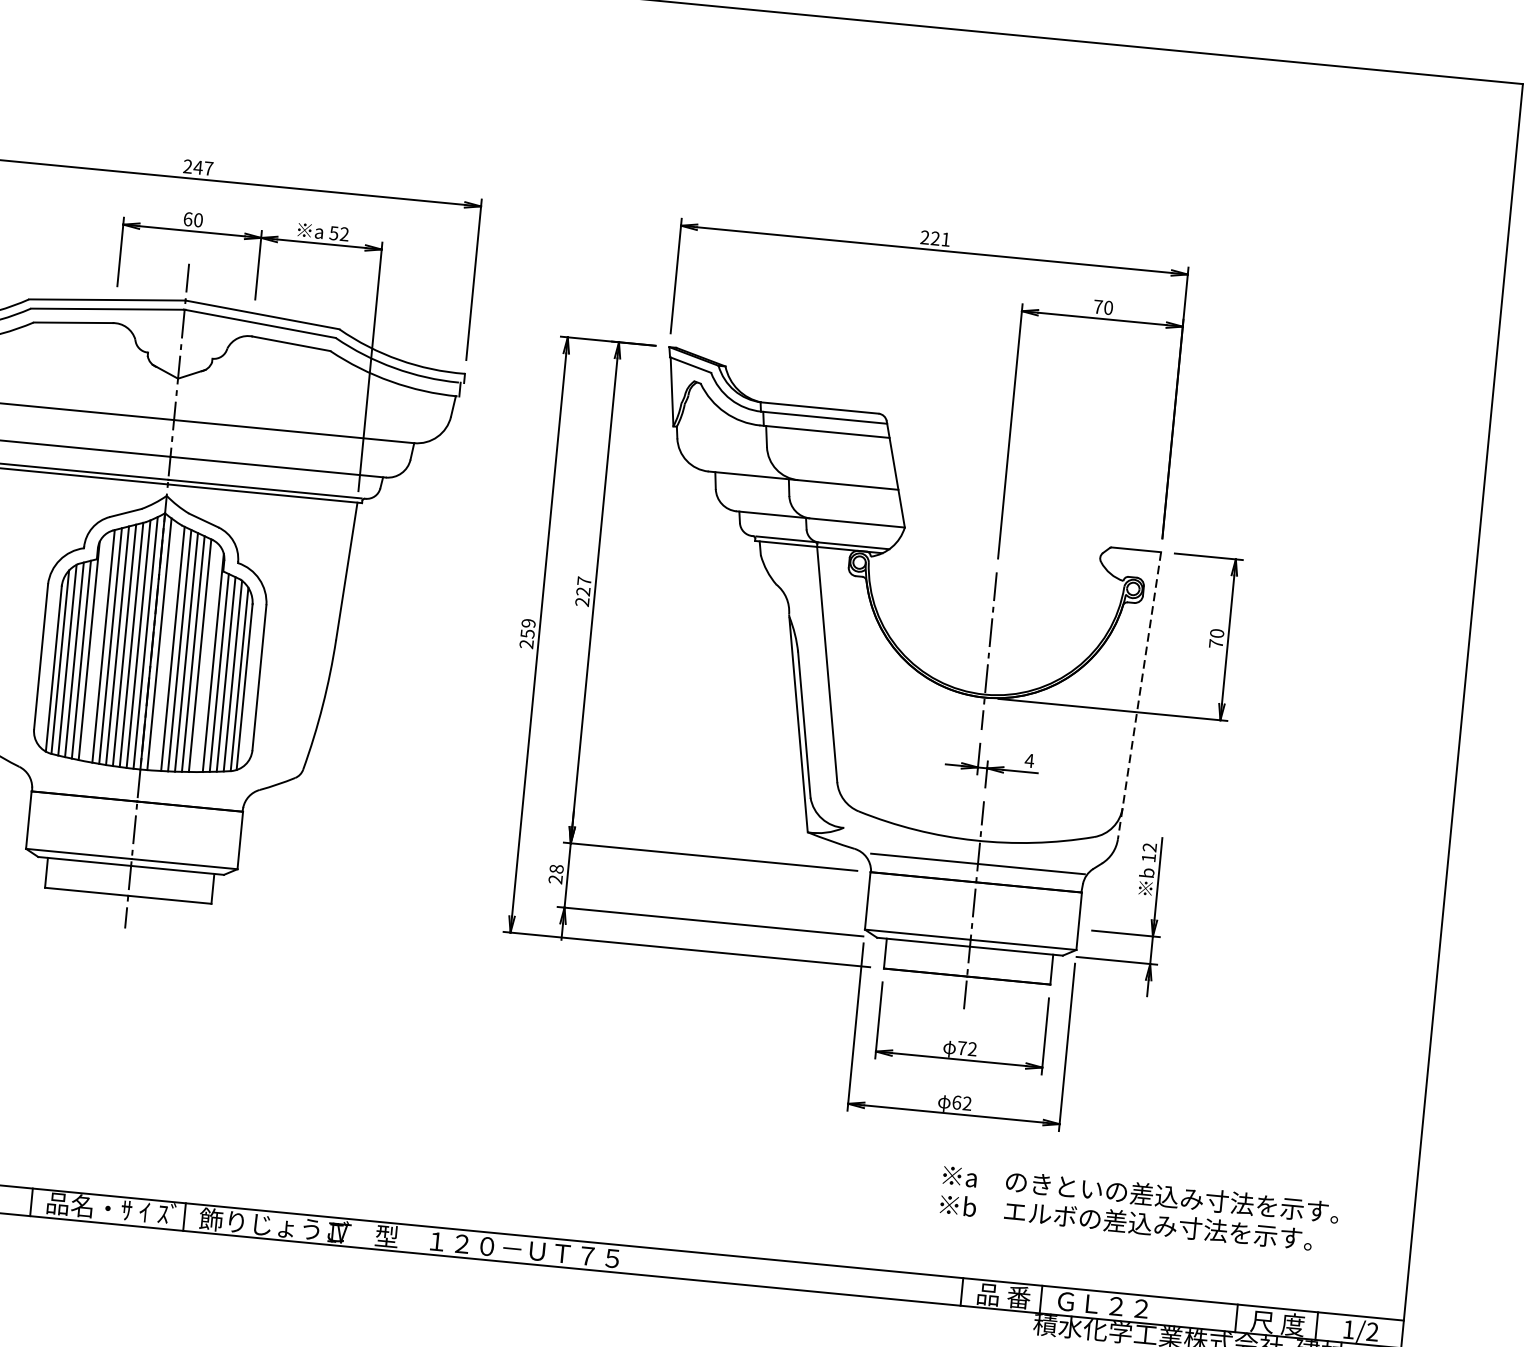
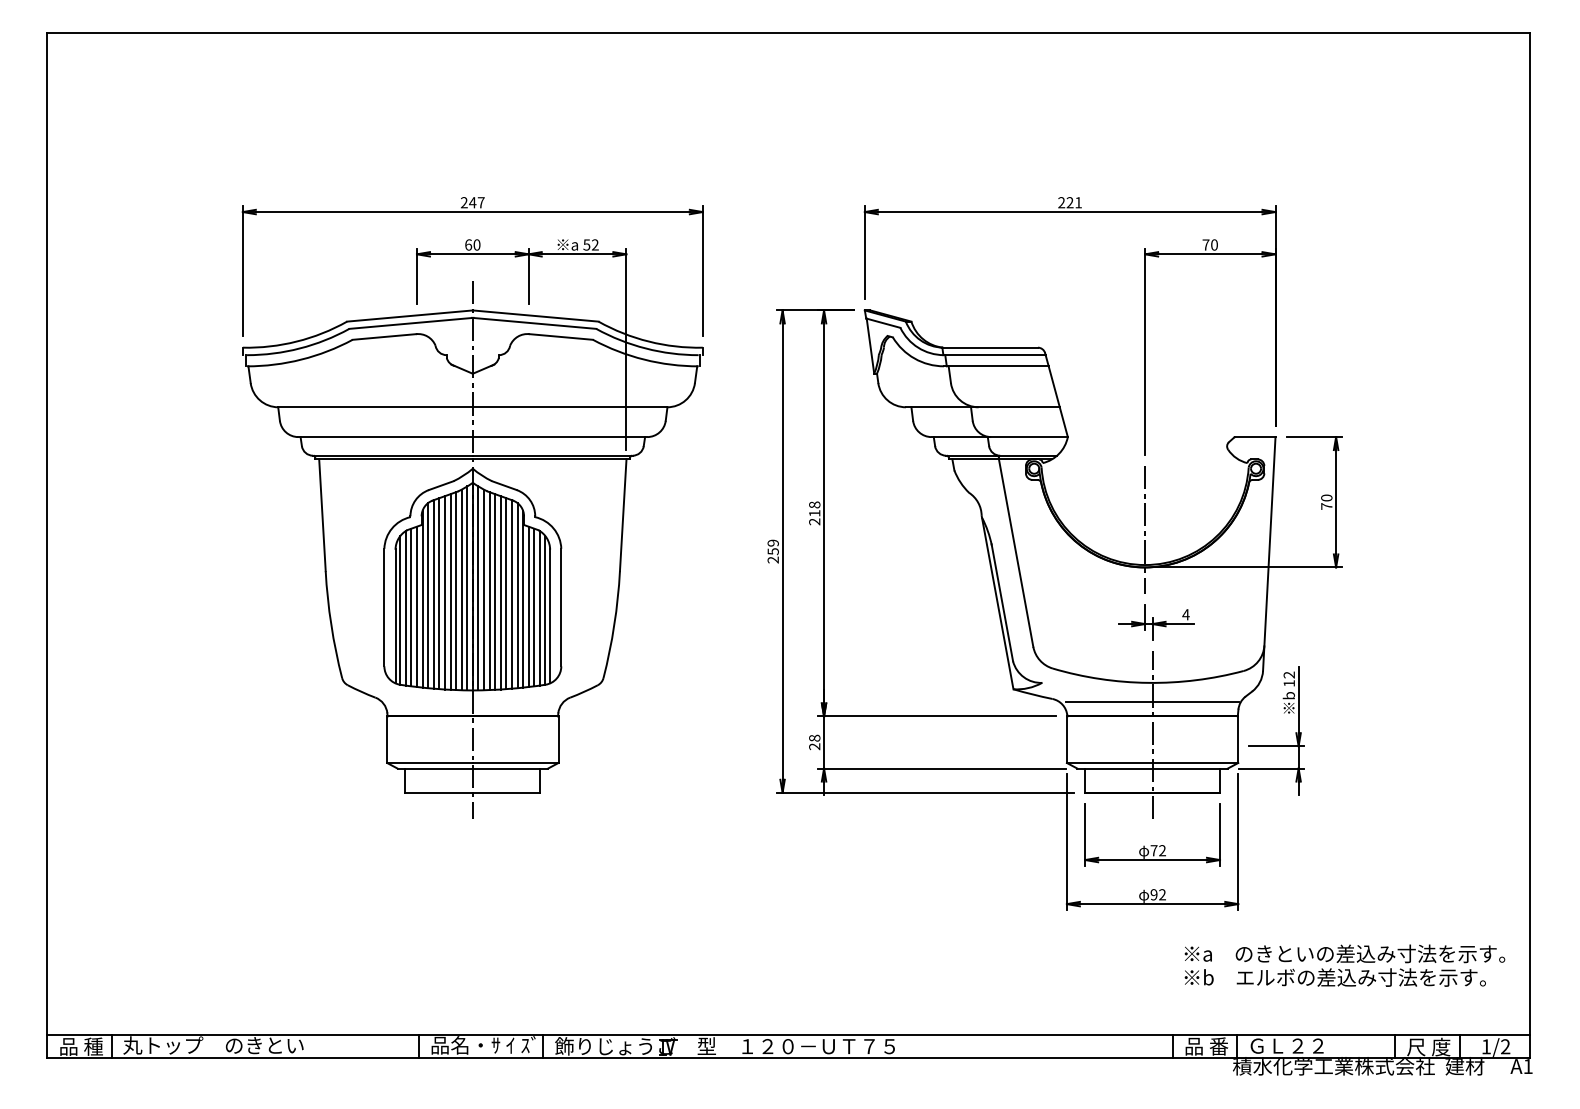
text: (583, 585) -> (814, 508), 227 -> 218
line: (166, 646) -> (484, 589), added
line: (96, 647) -> (428, 595), added
line: (206, 657) -> (517, 595), added
line: (1139, 696) -> (1269, 554), dashed -> solid
text: (956, 1102) -> (1153, 894), 62 -> 92
text: (1139, 1208) -> (1344, 965), moved

